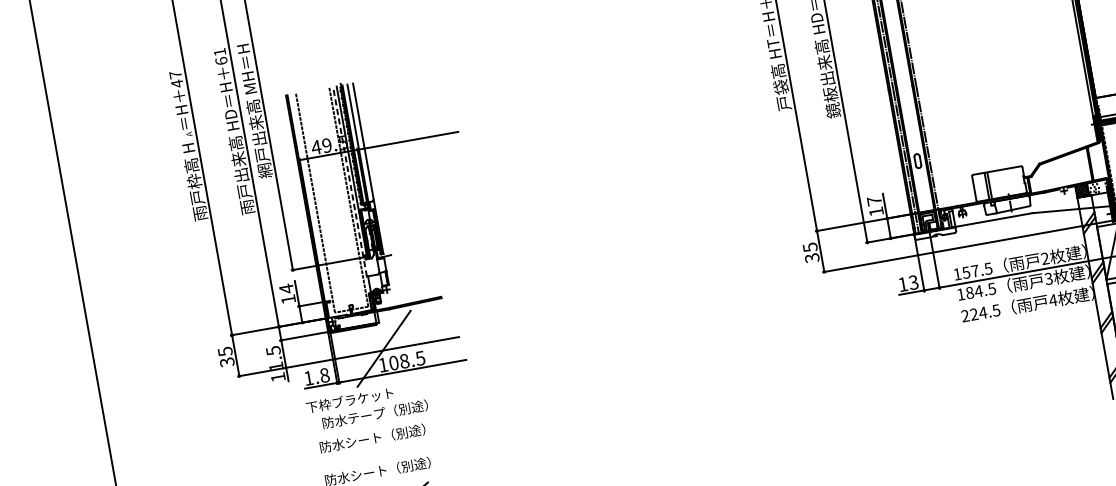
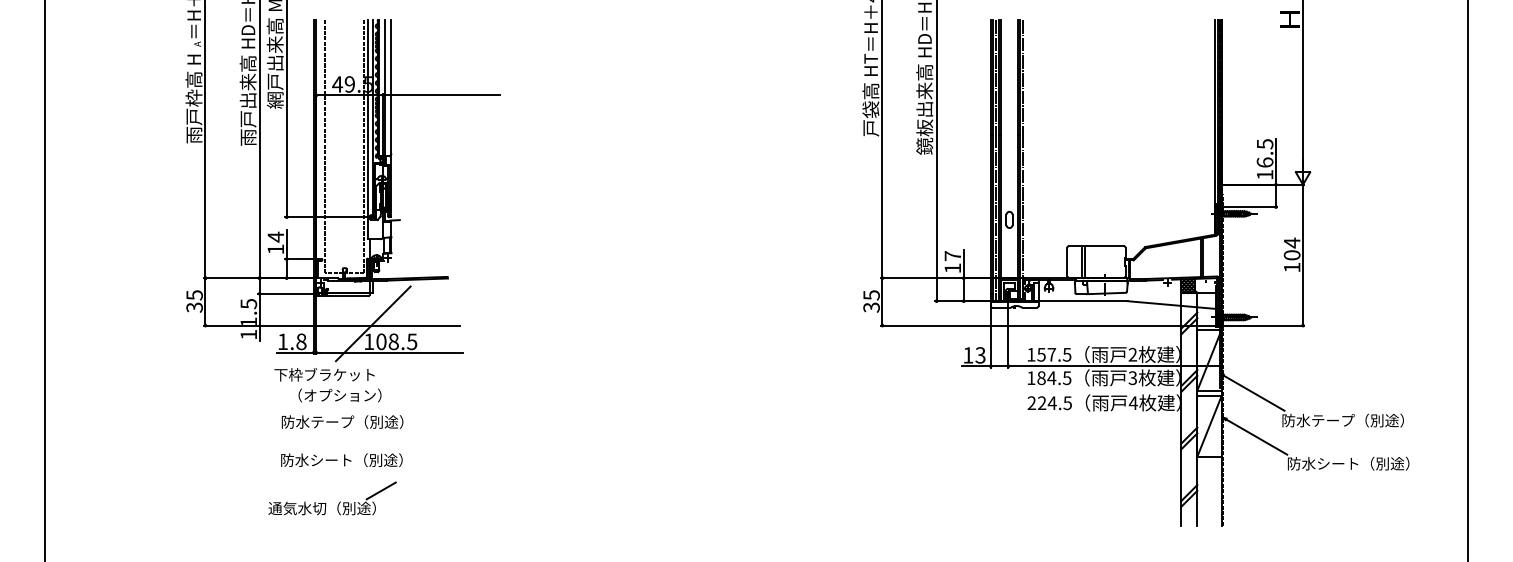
line: (350, 181) -> (368, 129), dashed -> solid
text: (374, 414) -> (349, 395), 防水テープ（別途） -> （オプション）
text: (363, 439) -> (332, 421), 防水シート（別途） -> 防水テープ（別途）

